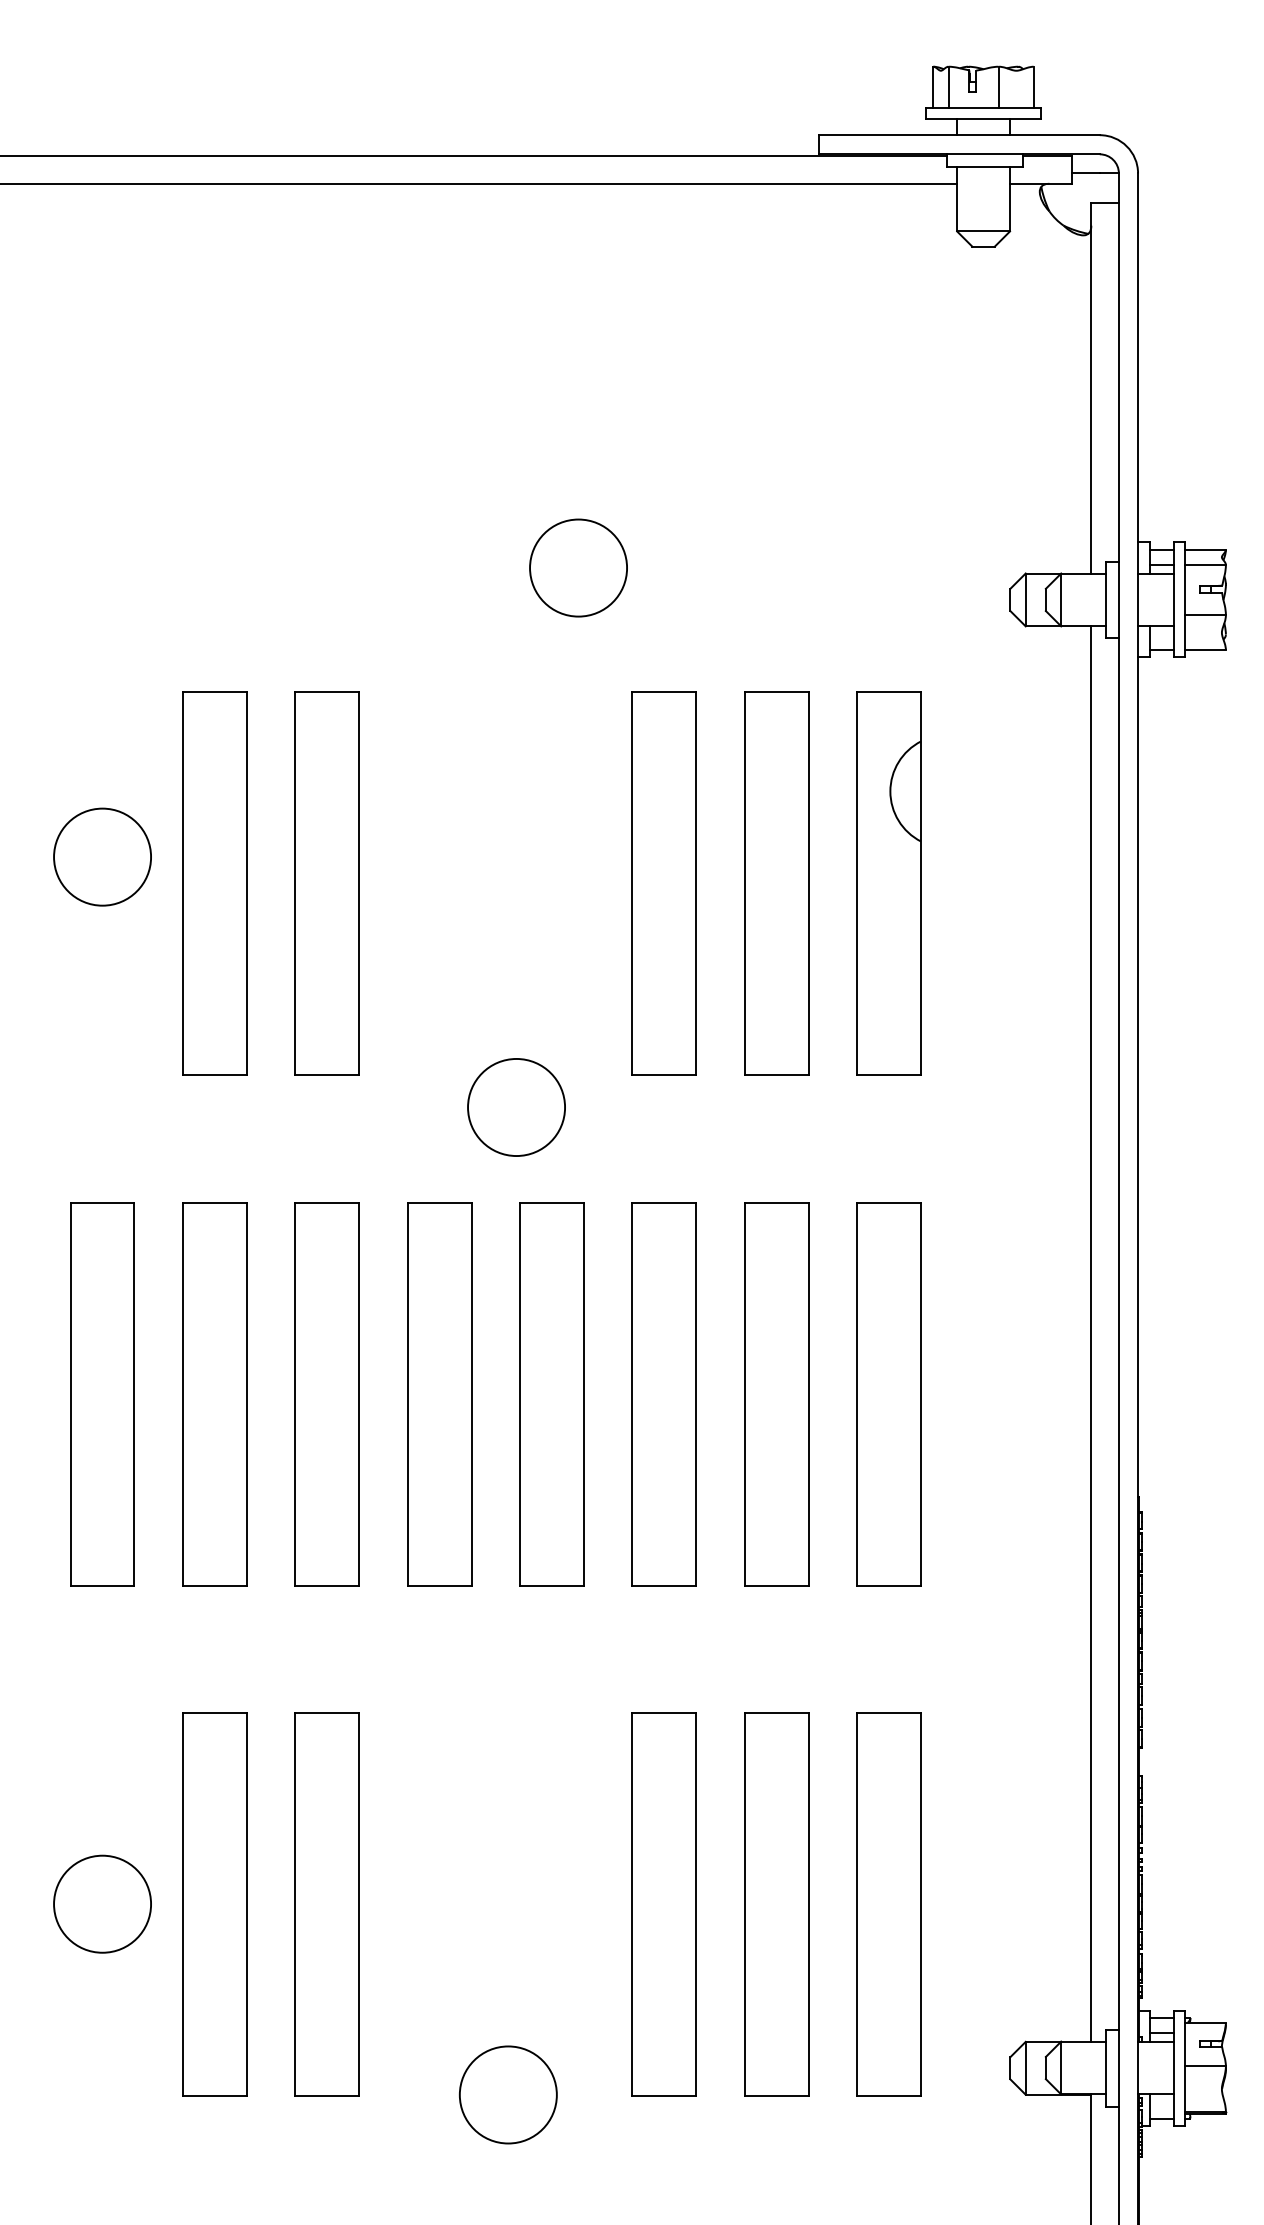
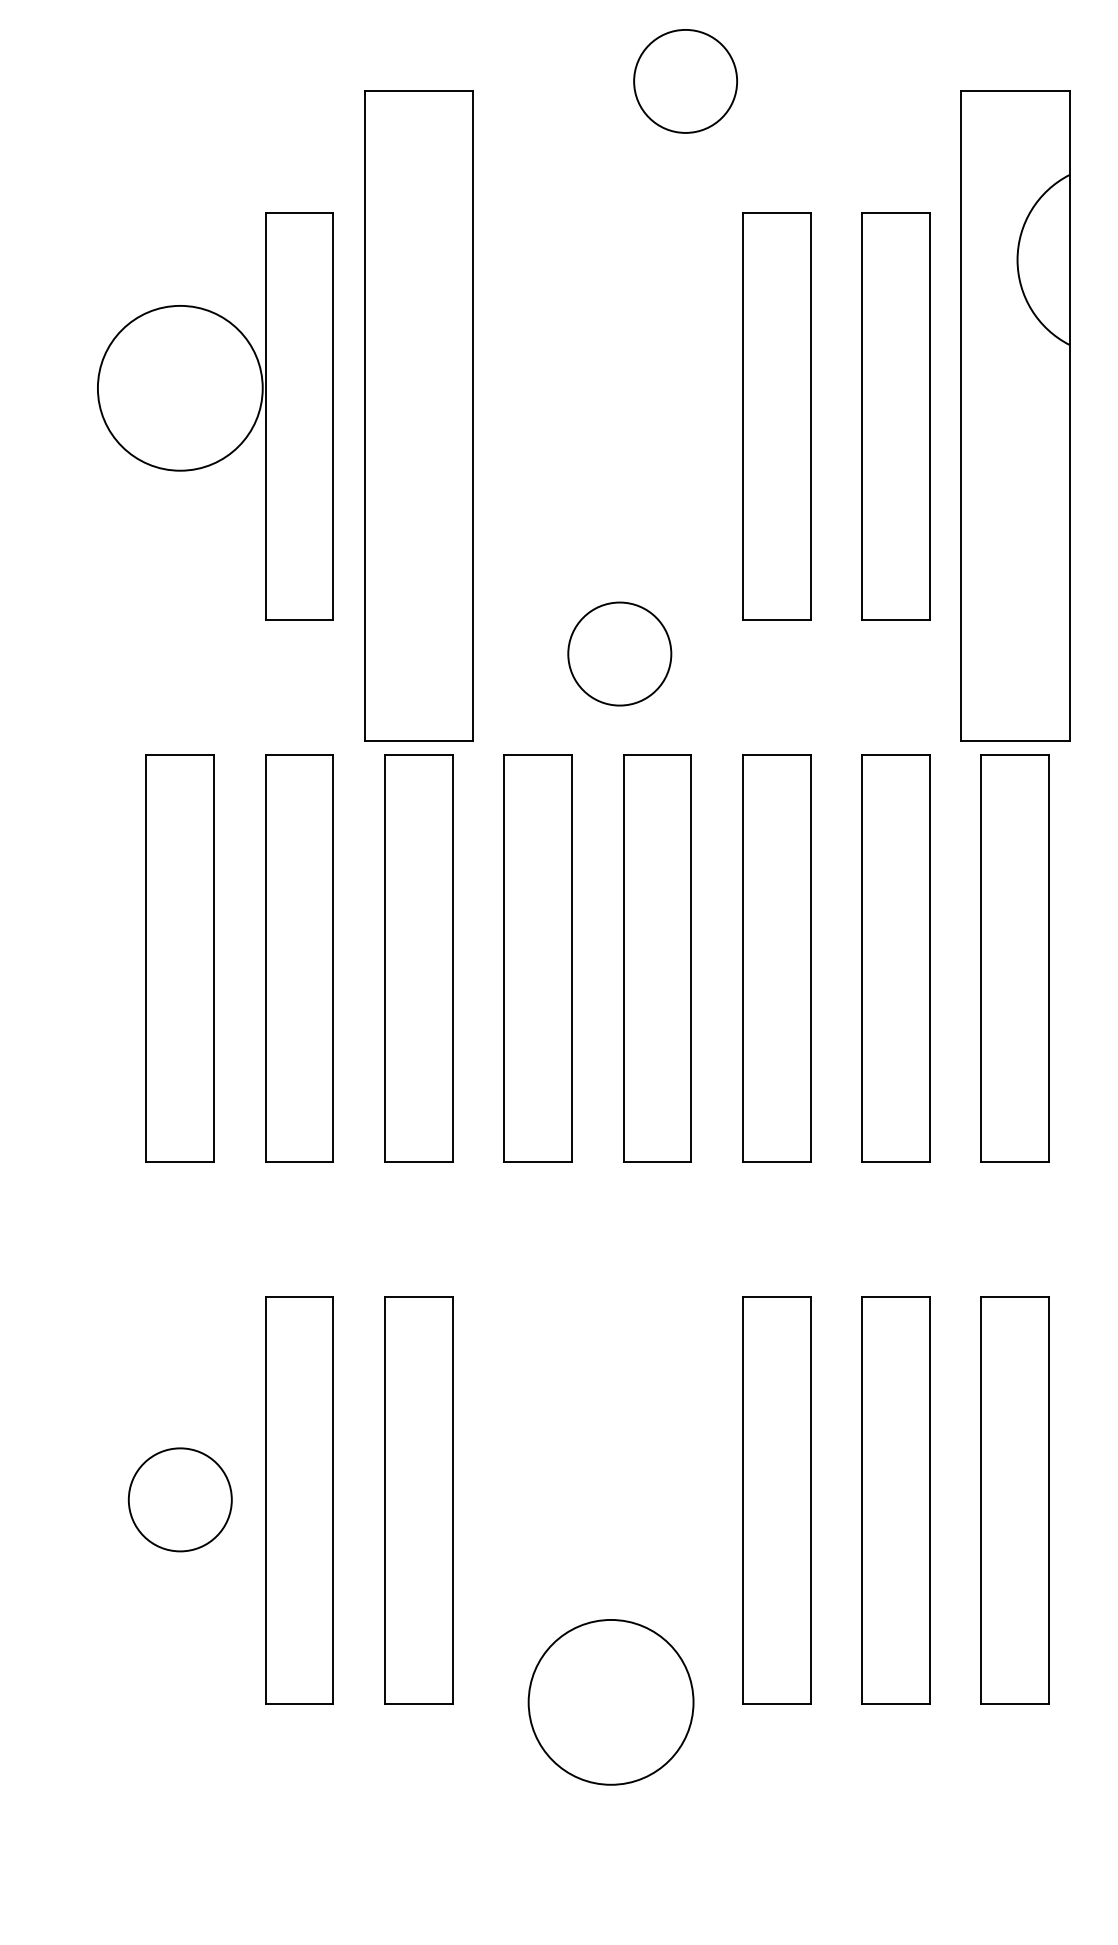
circle: (102, 856) -> (180, 387), size x1.6
part: (326, 883) -> (418, 416), size x1.6
part: (888, 883) -> (1014, 416), size x1.6
circle: (507, 2094) -> (610, 1701), size x1.6

